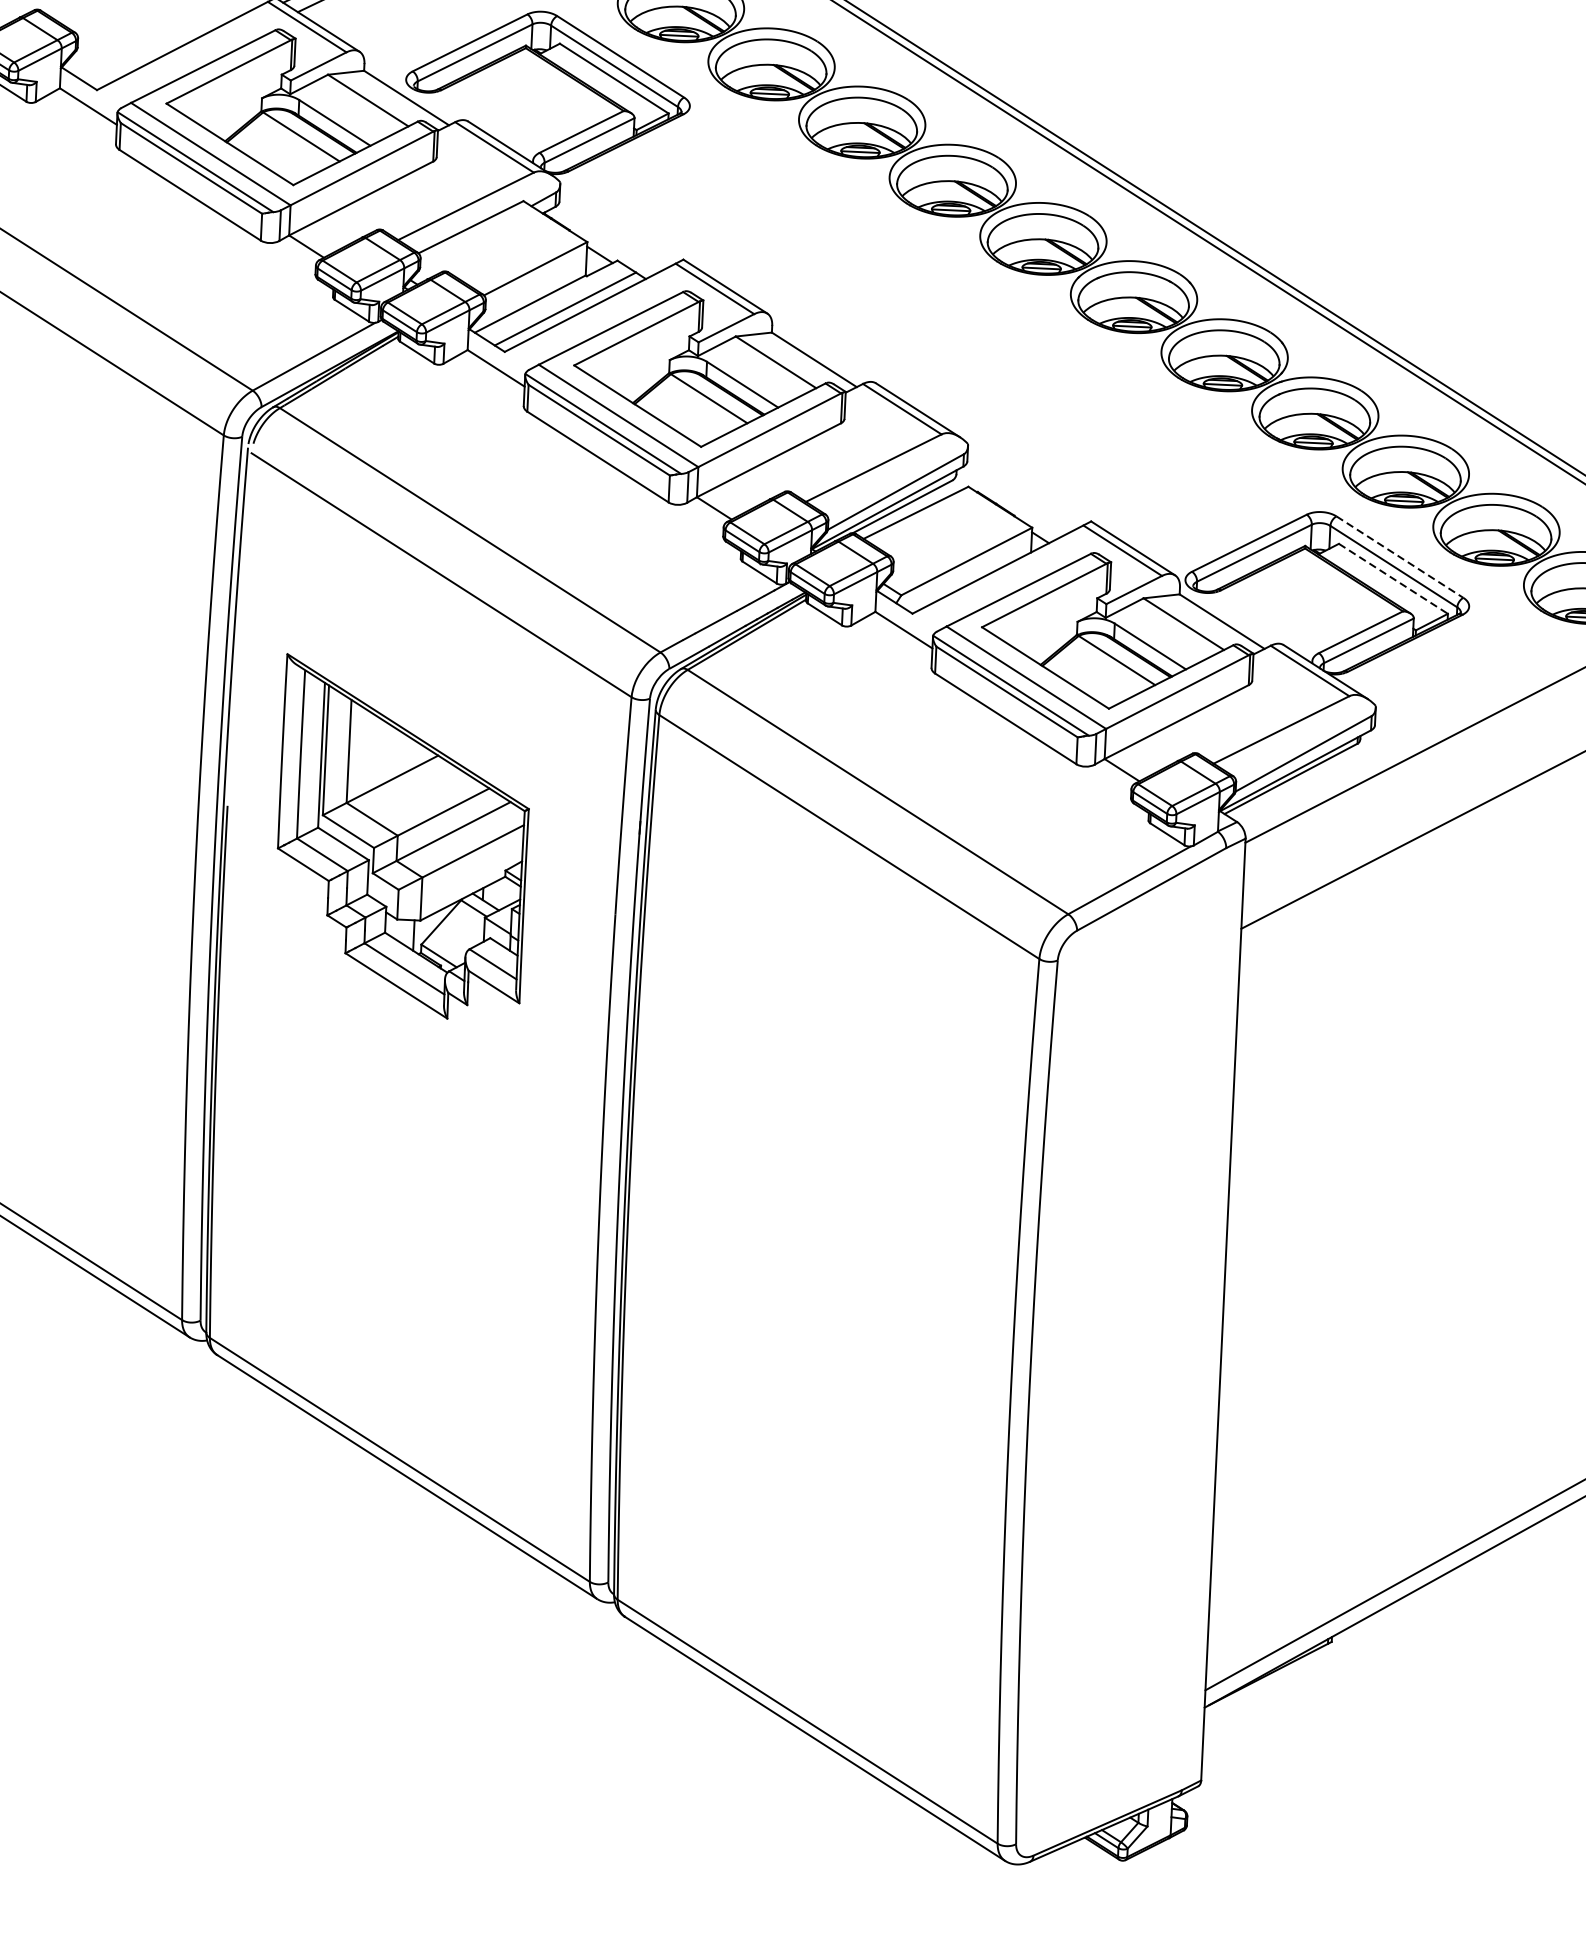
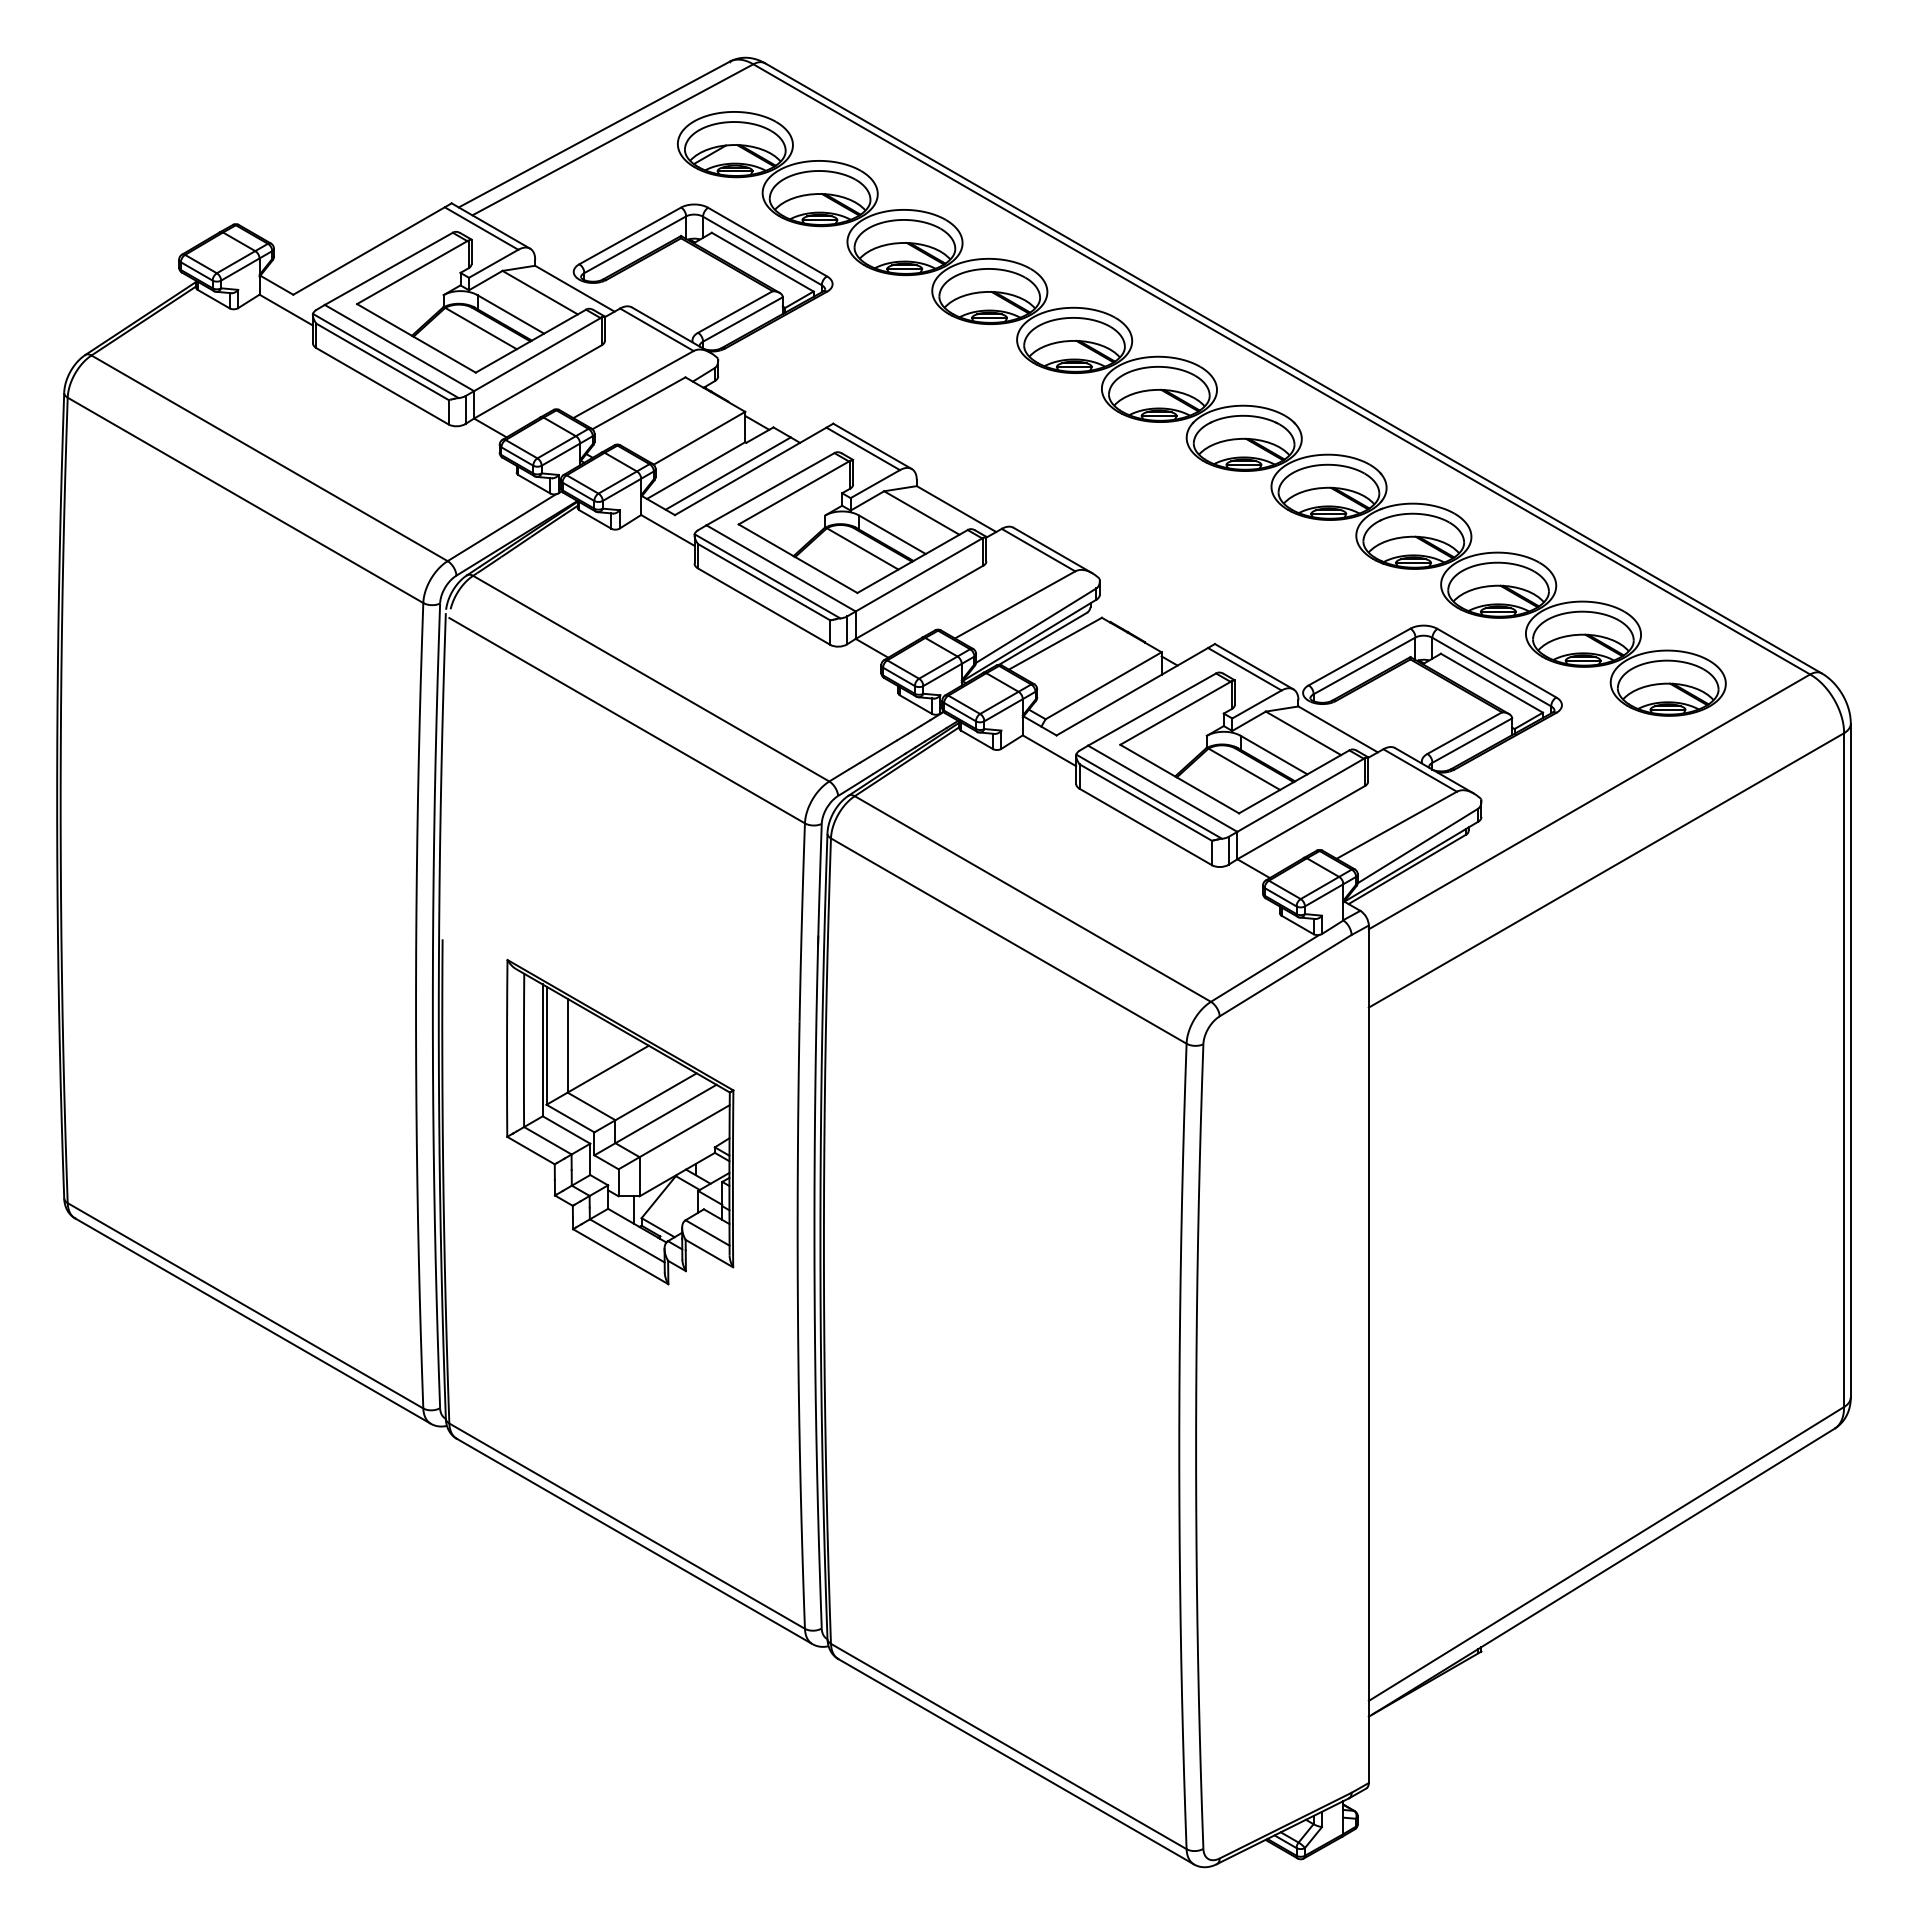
line: (1399, 557) -> (1496, 663), dashed -> solid
line: (1392, 579) -> (1491, 683), dashed -> solid
part: (403, 837) -> (620, 1121), moved

